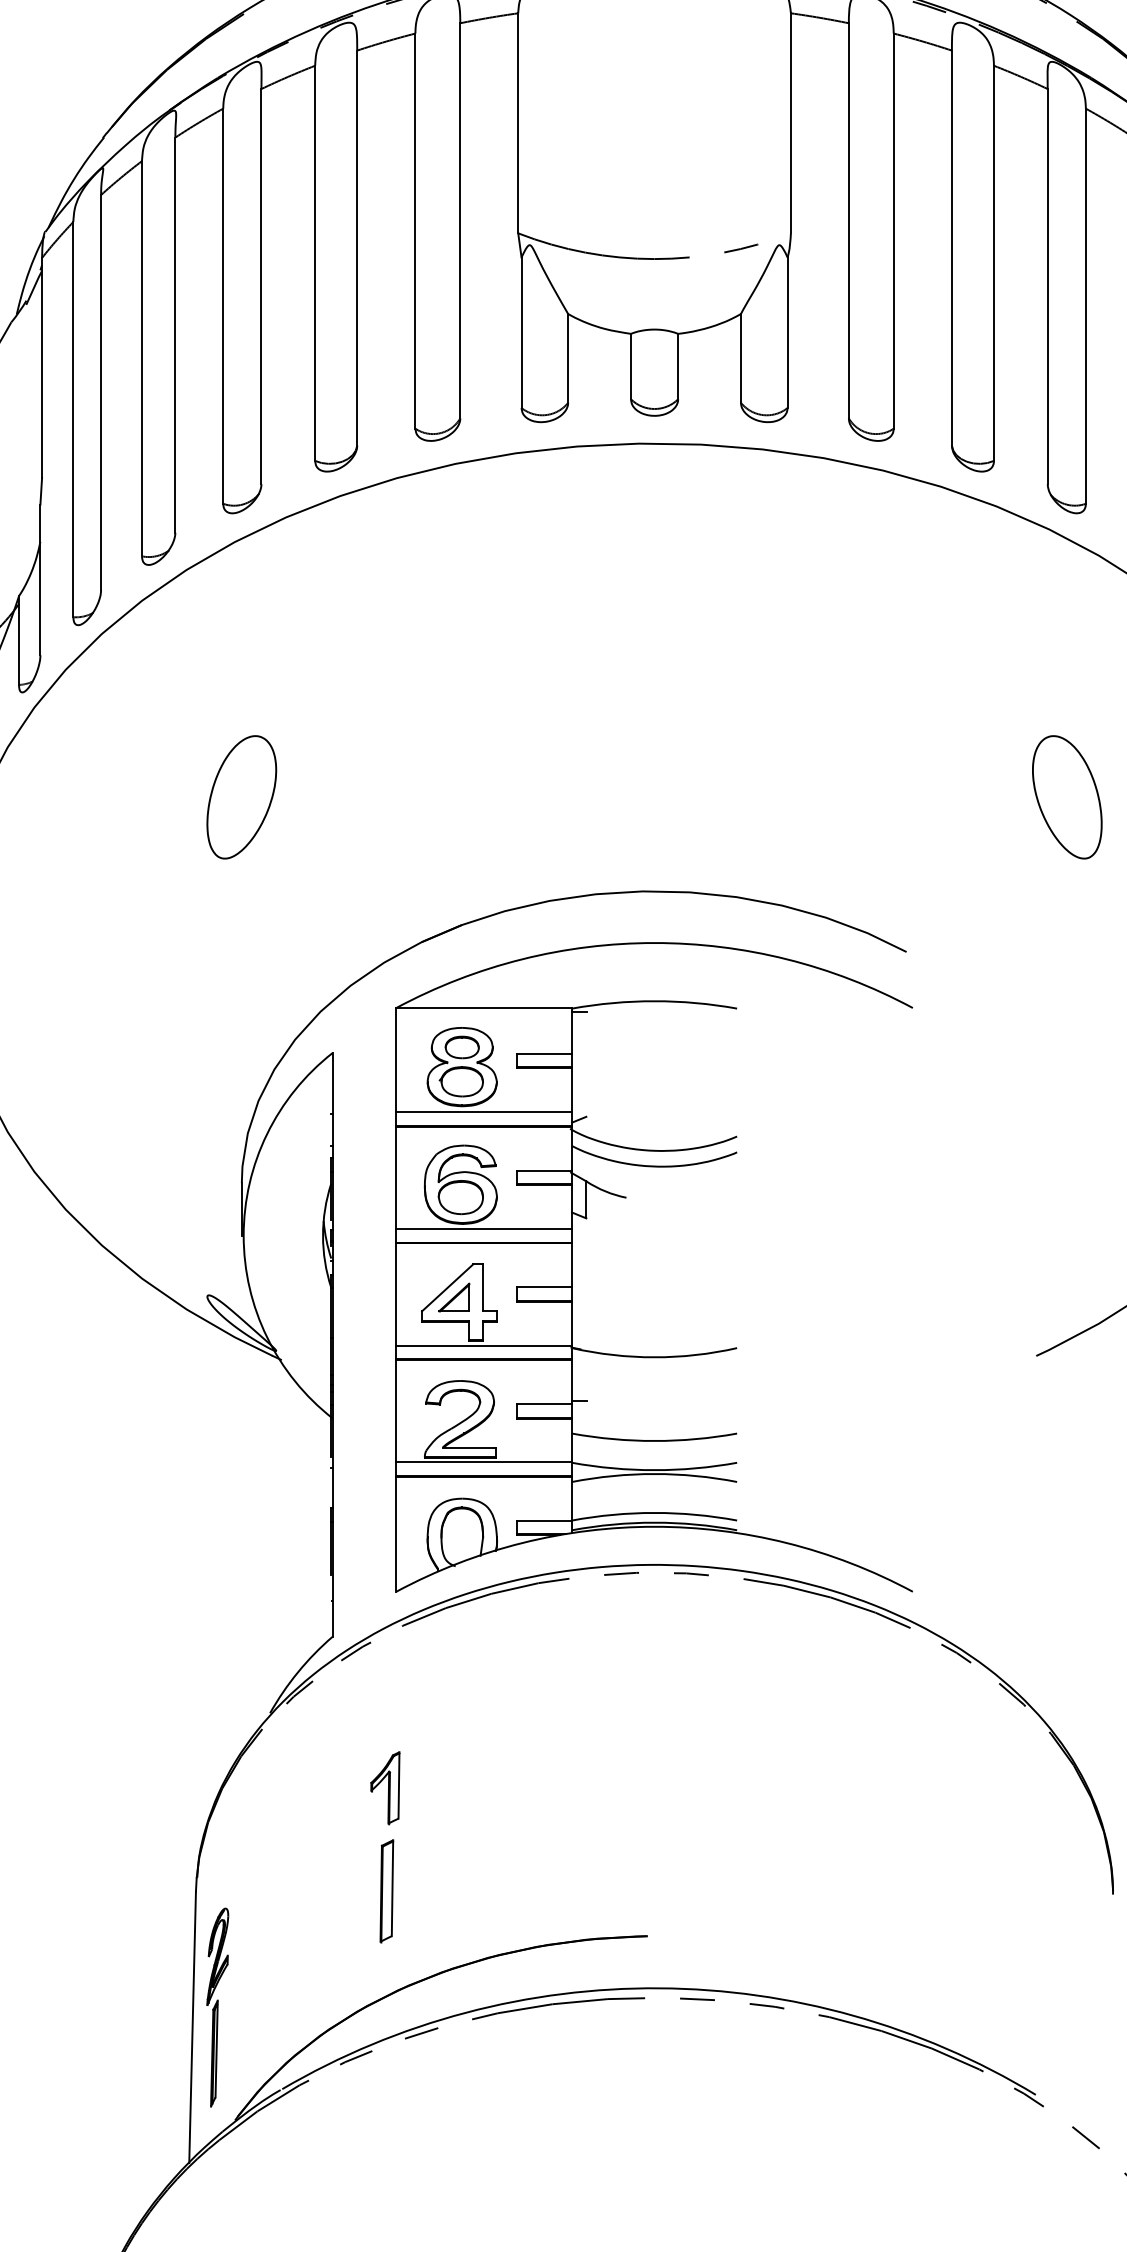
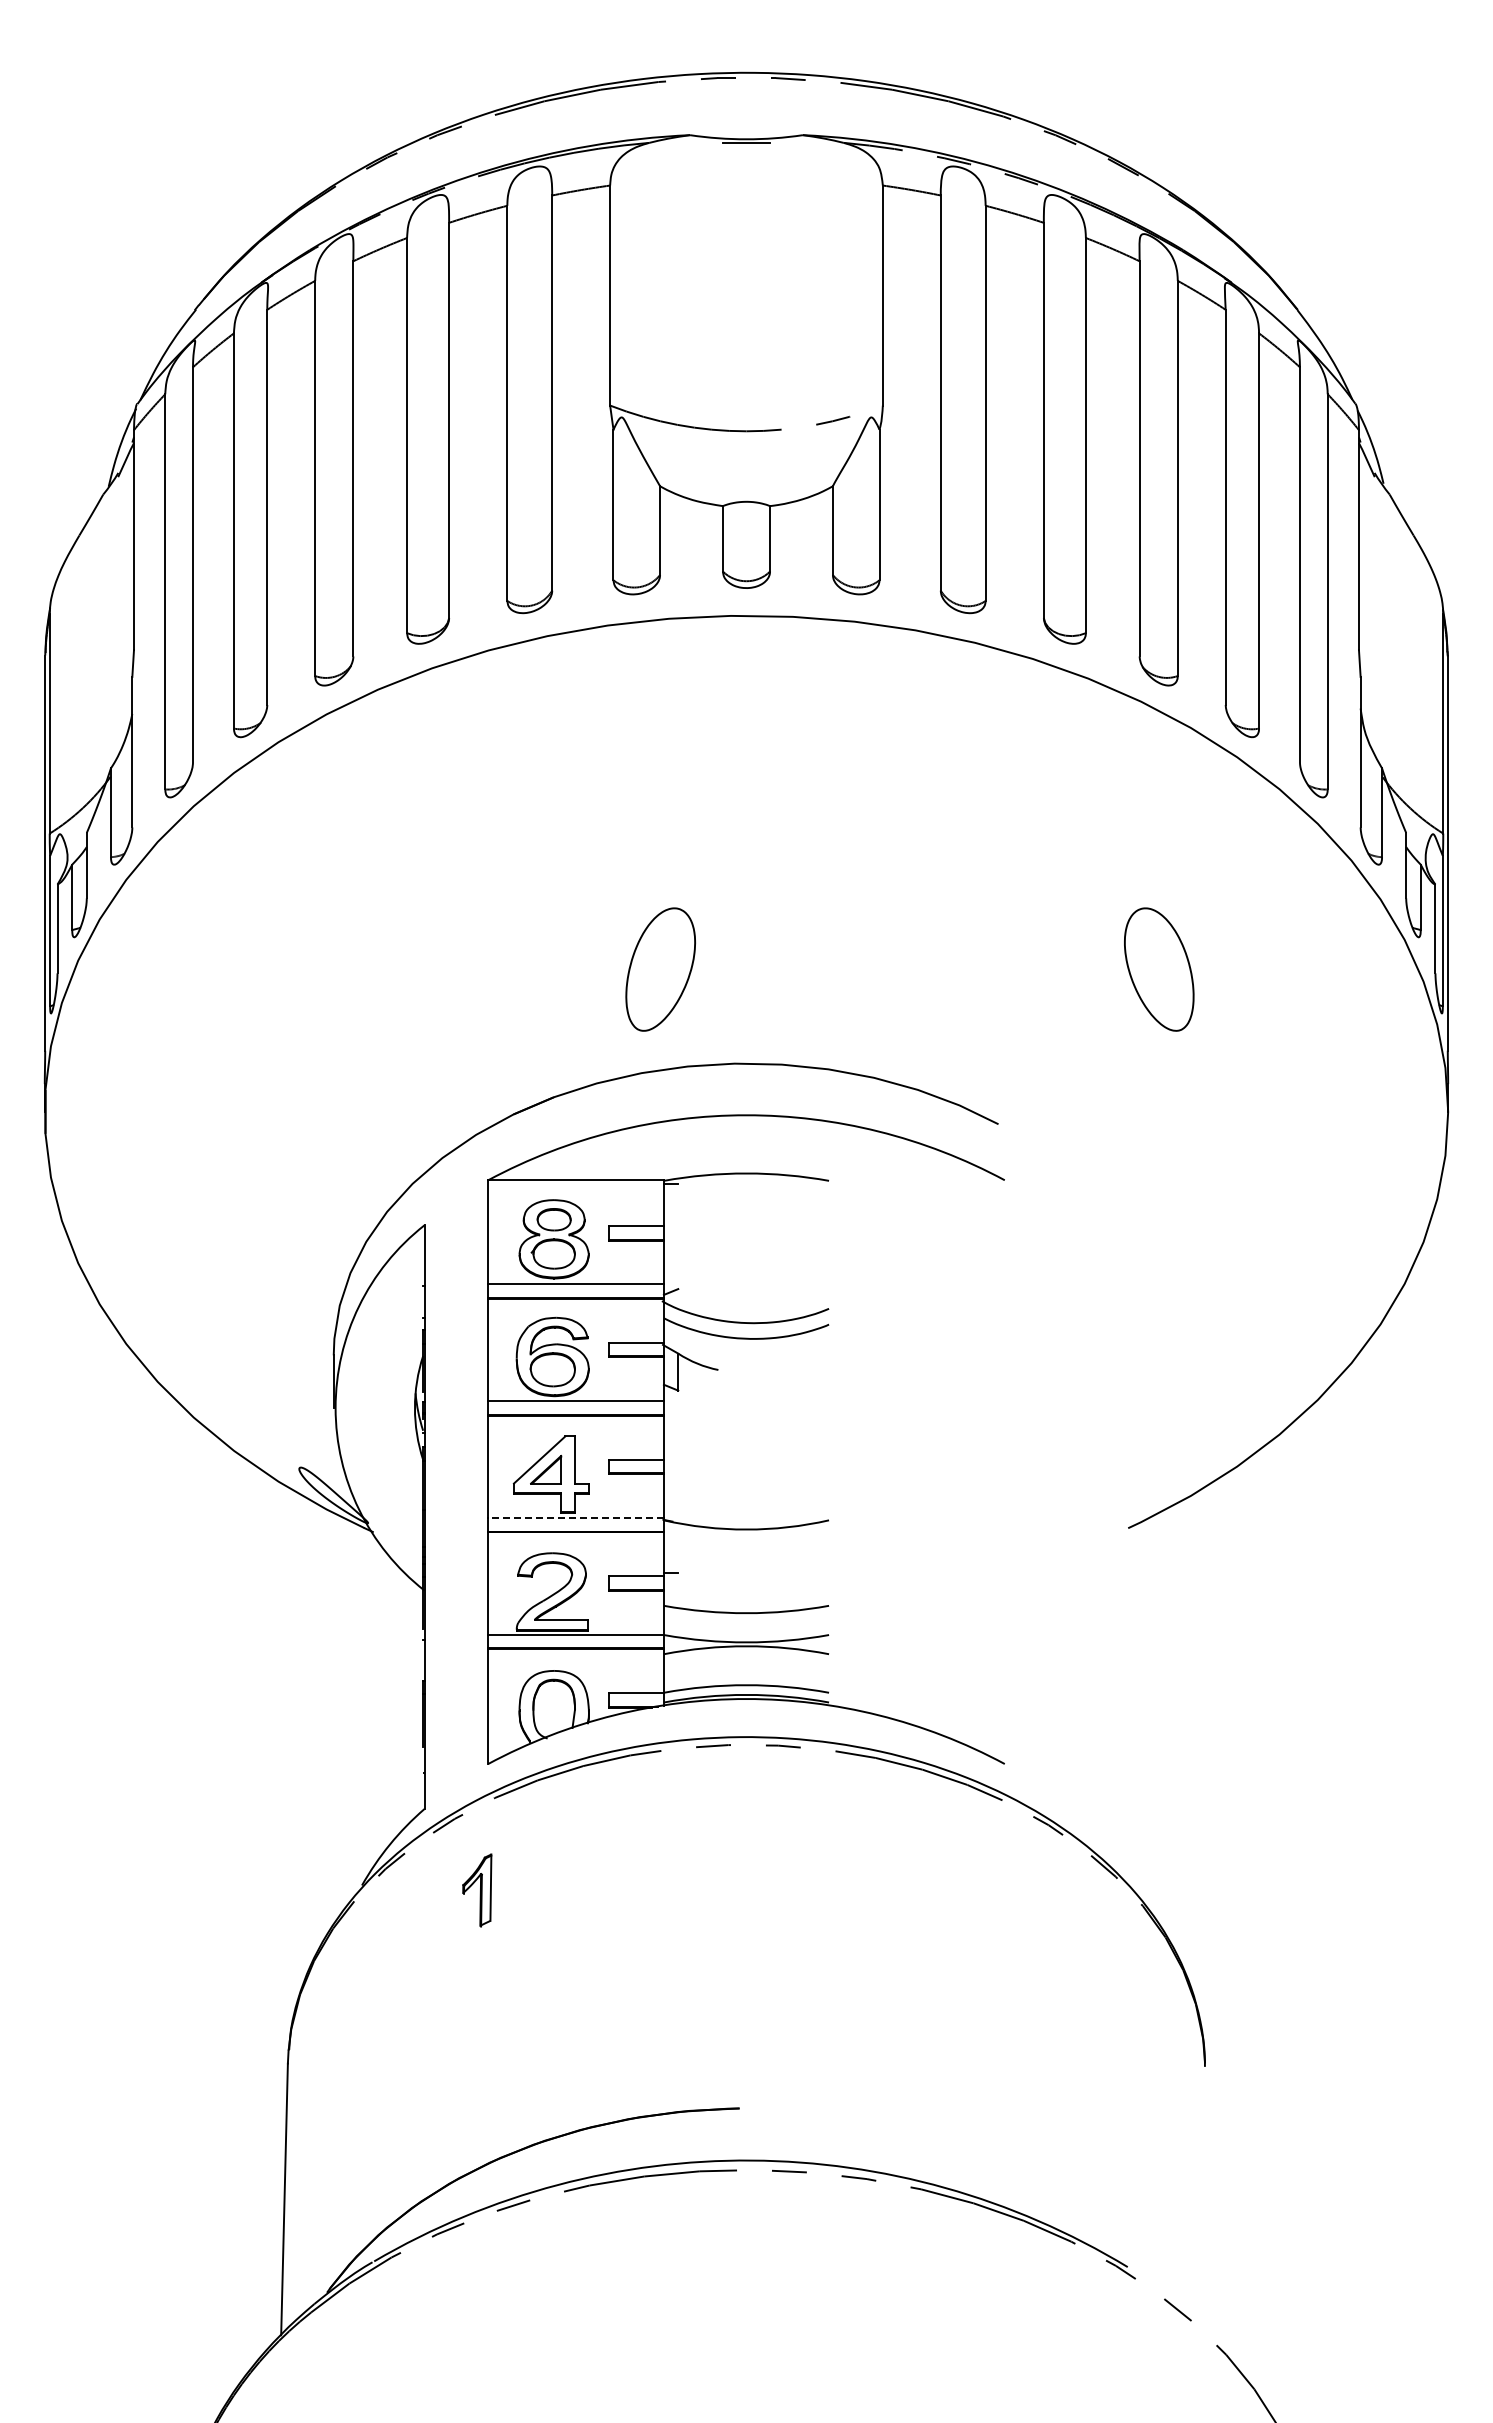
part: (241, 797) -> (660, 969), moved
line: (484, 1345) -> (576, 1517), solid -> dashed
part: (385, 1788) -> (477, 1890), moved
part: (386, 1891) -> (478, 2063), removed
part: (217, 2007) -> (309, 2179), removed

